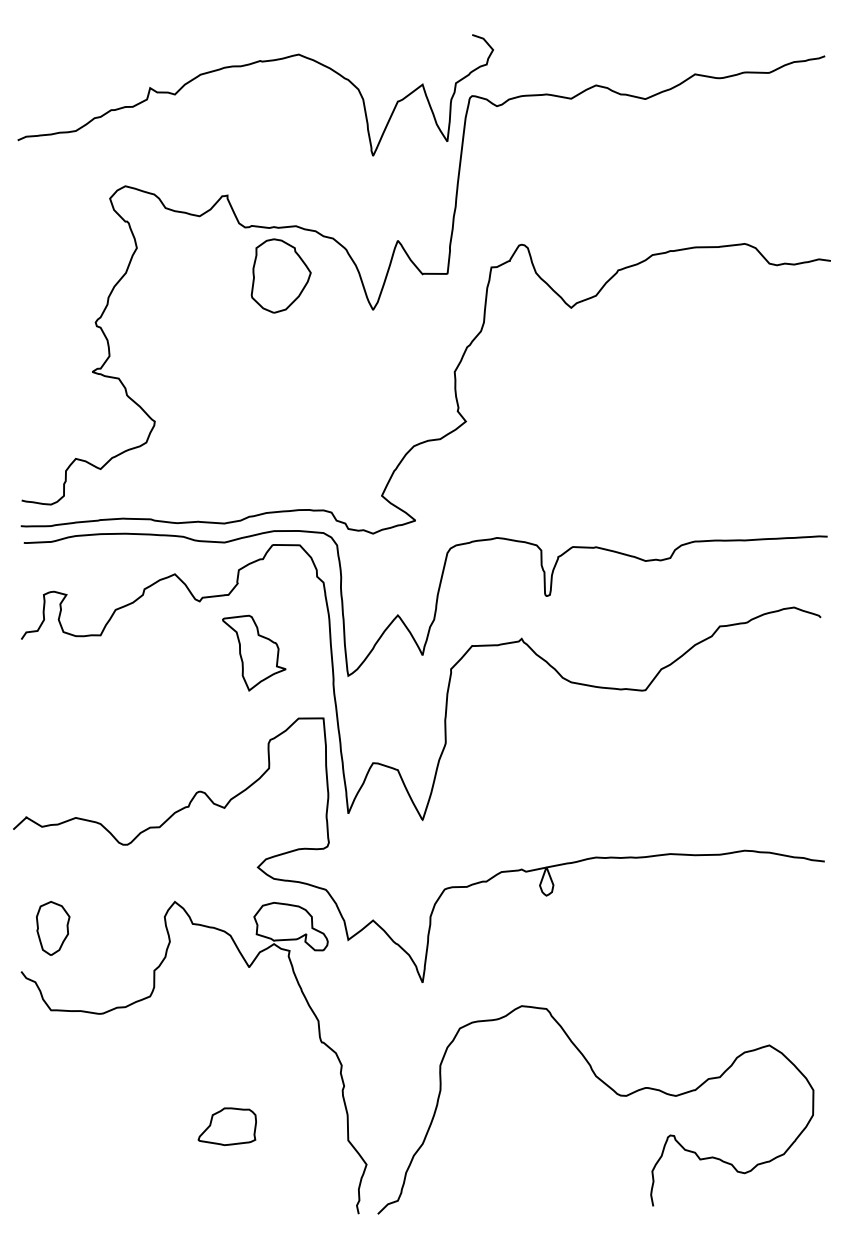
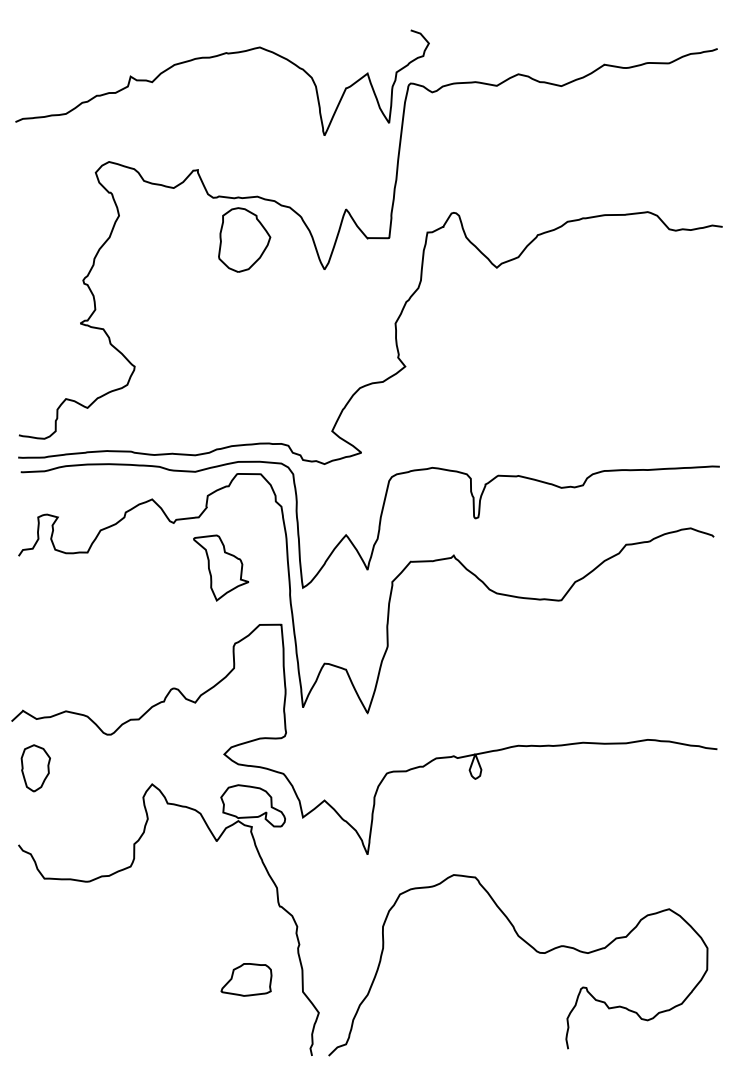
part: (53, 928) -> (36, 768), moved
part: (226, 1126) -> (245, 979), moved

